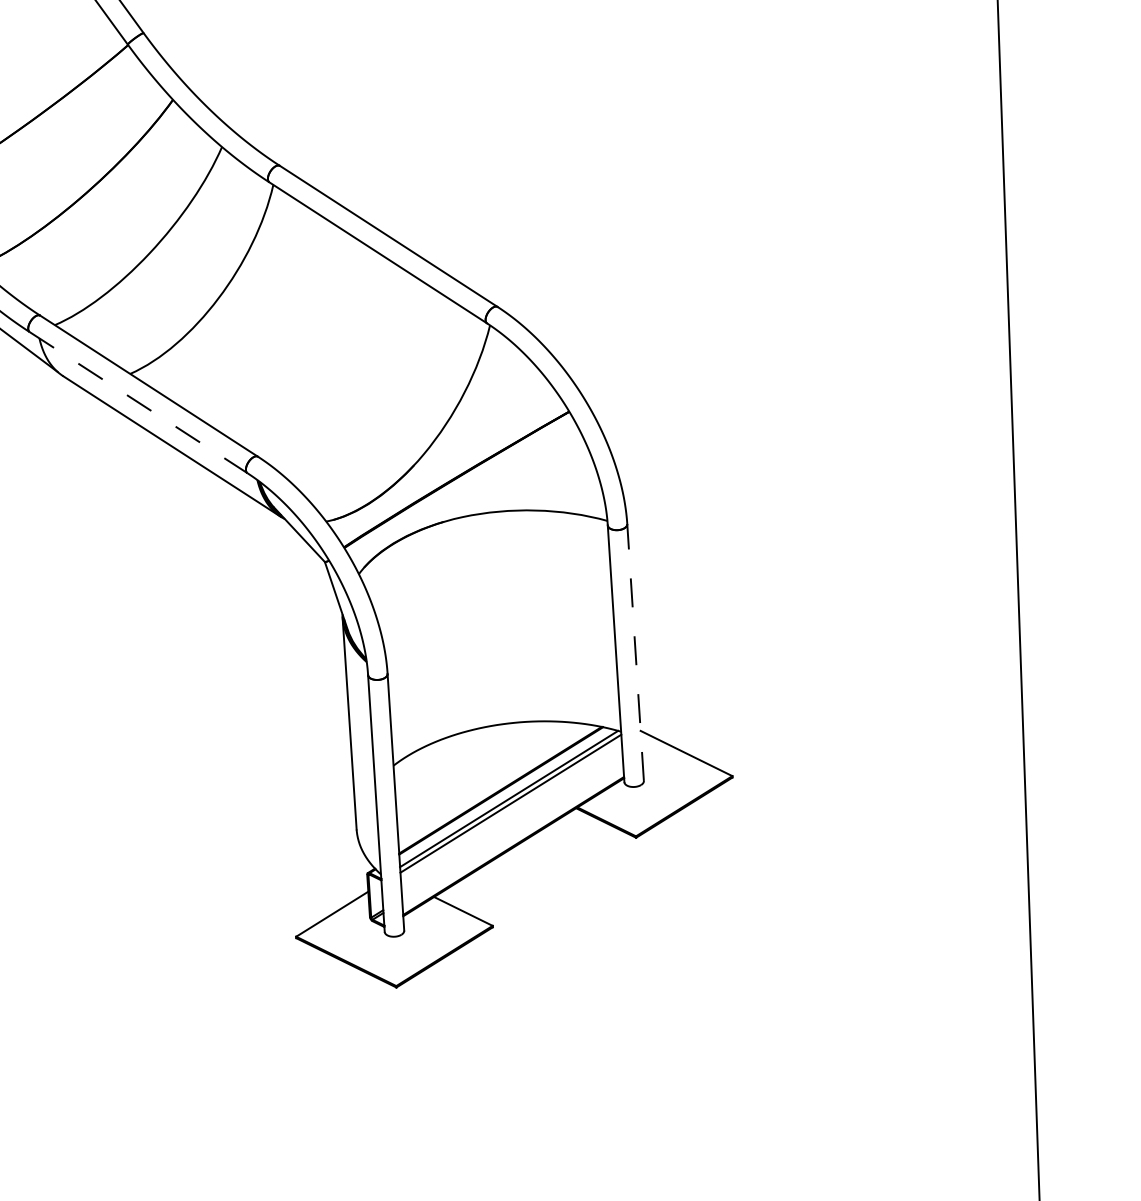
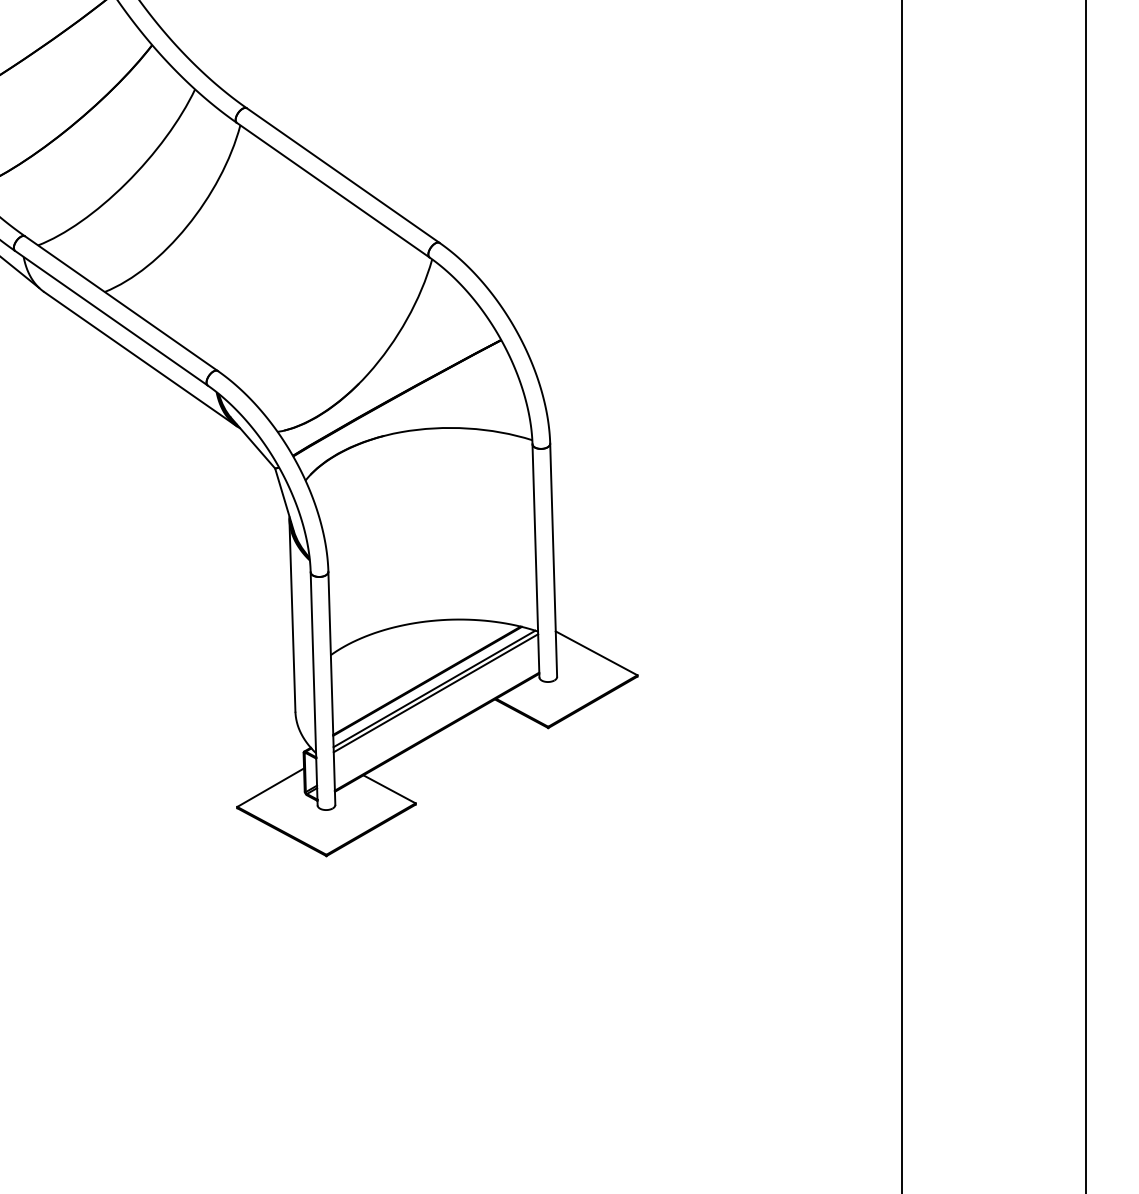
line: (138, 402) -> (111, 318), dashed -> solid
line: (635, 652) -> (553, 560), dashed -> solid

